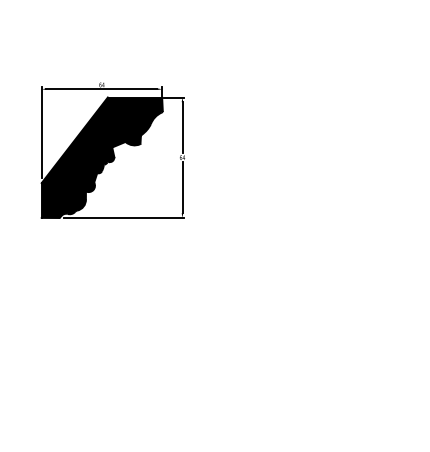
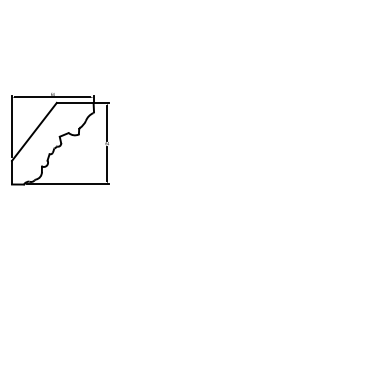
fill: (102, 157) -> (53, 143), removed

